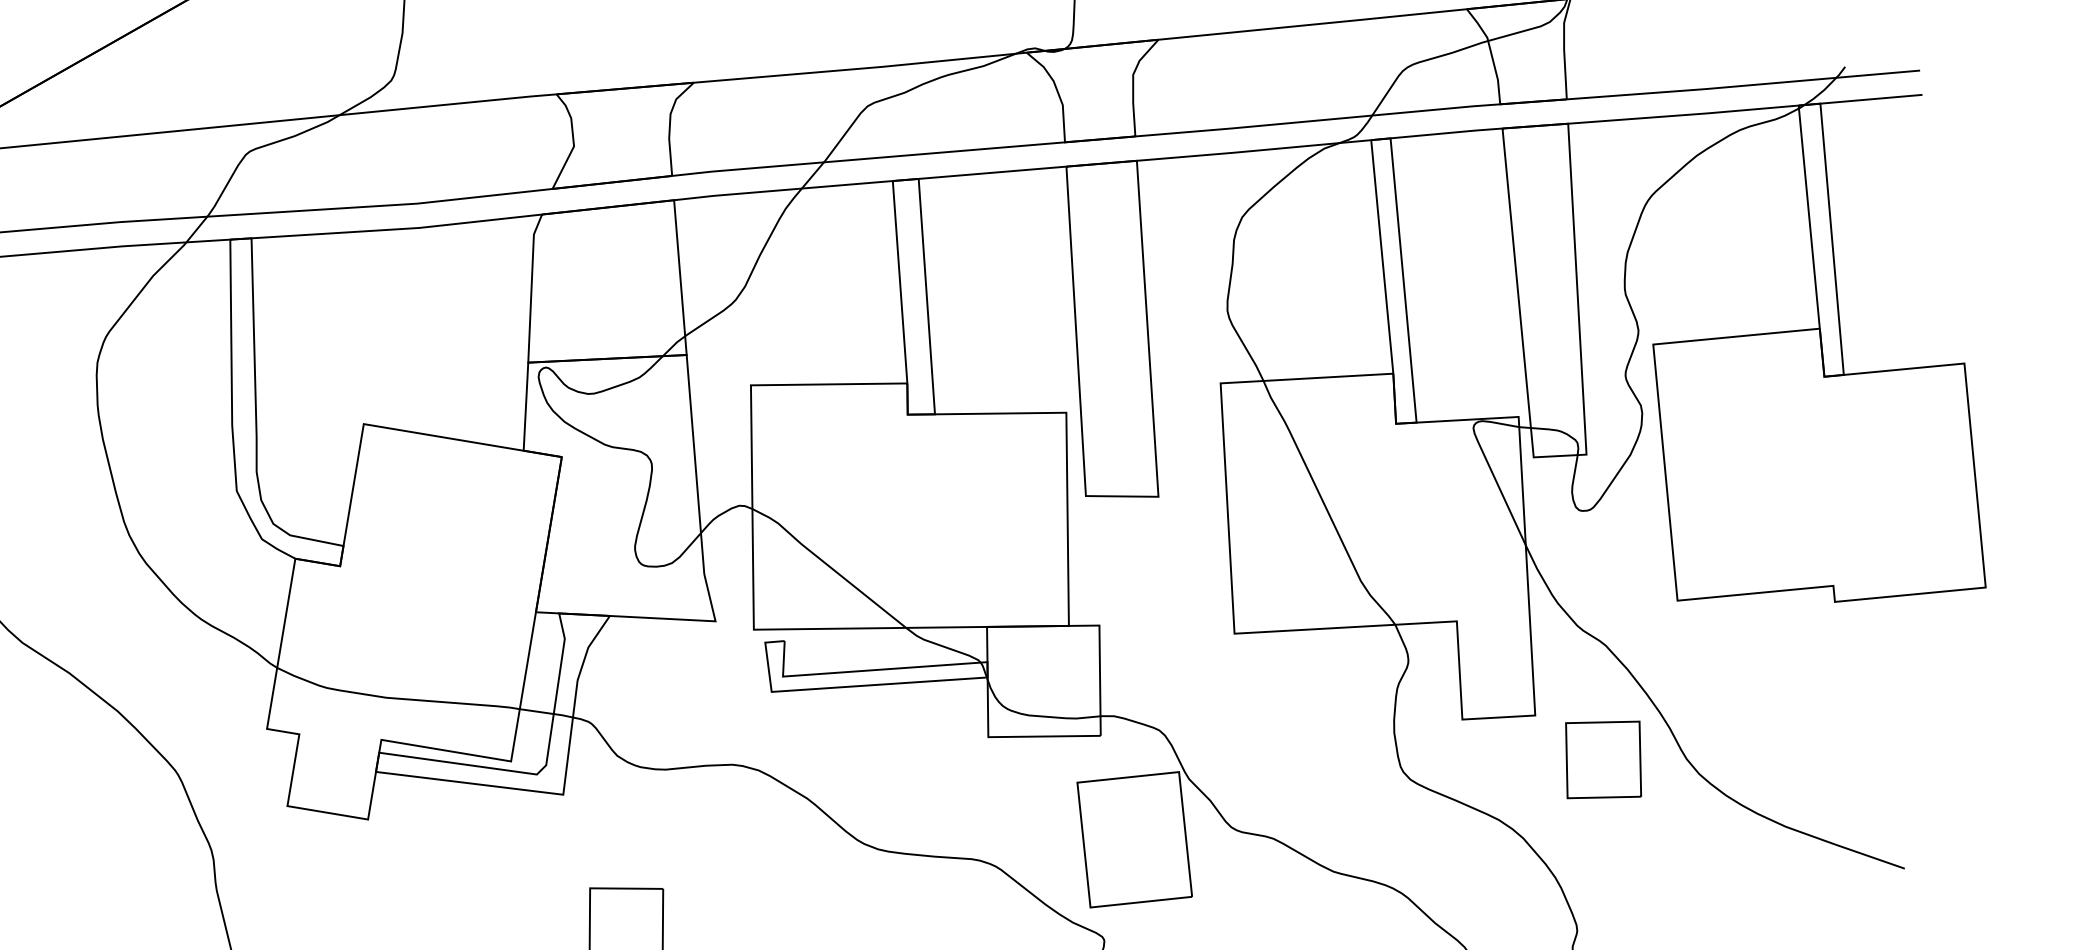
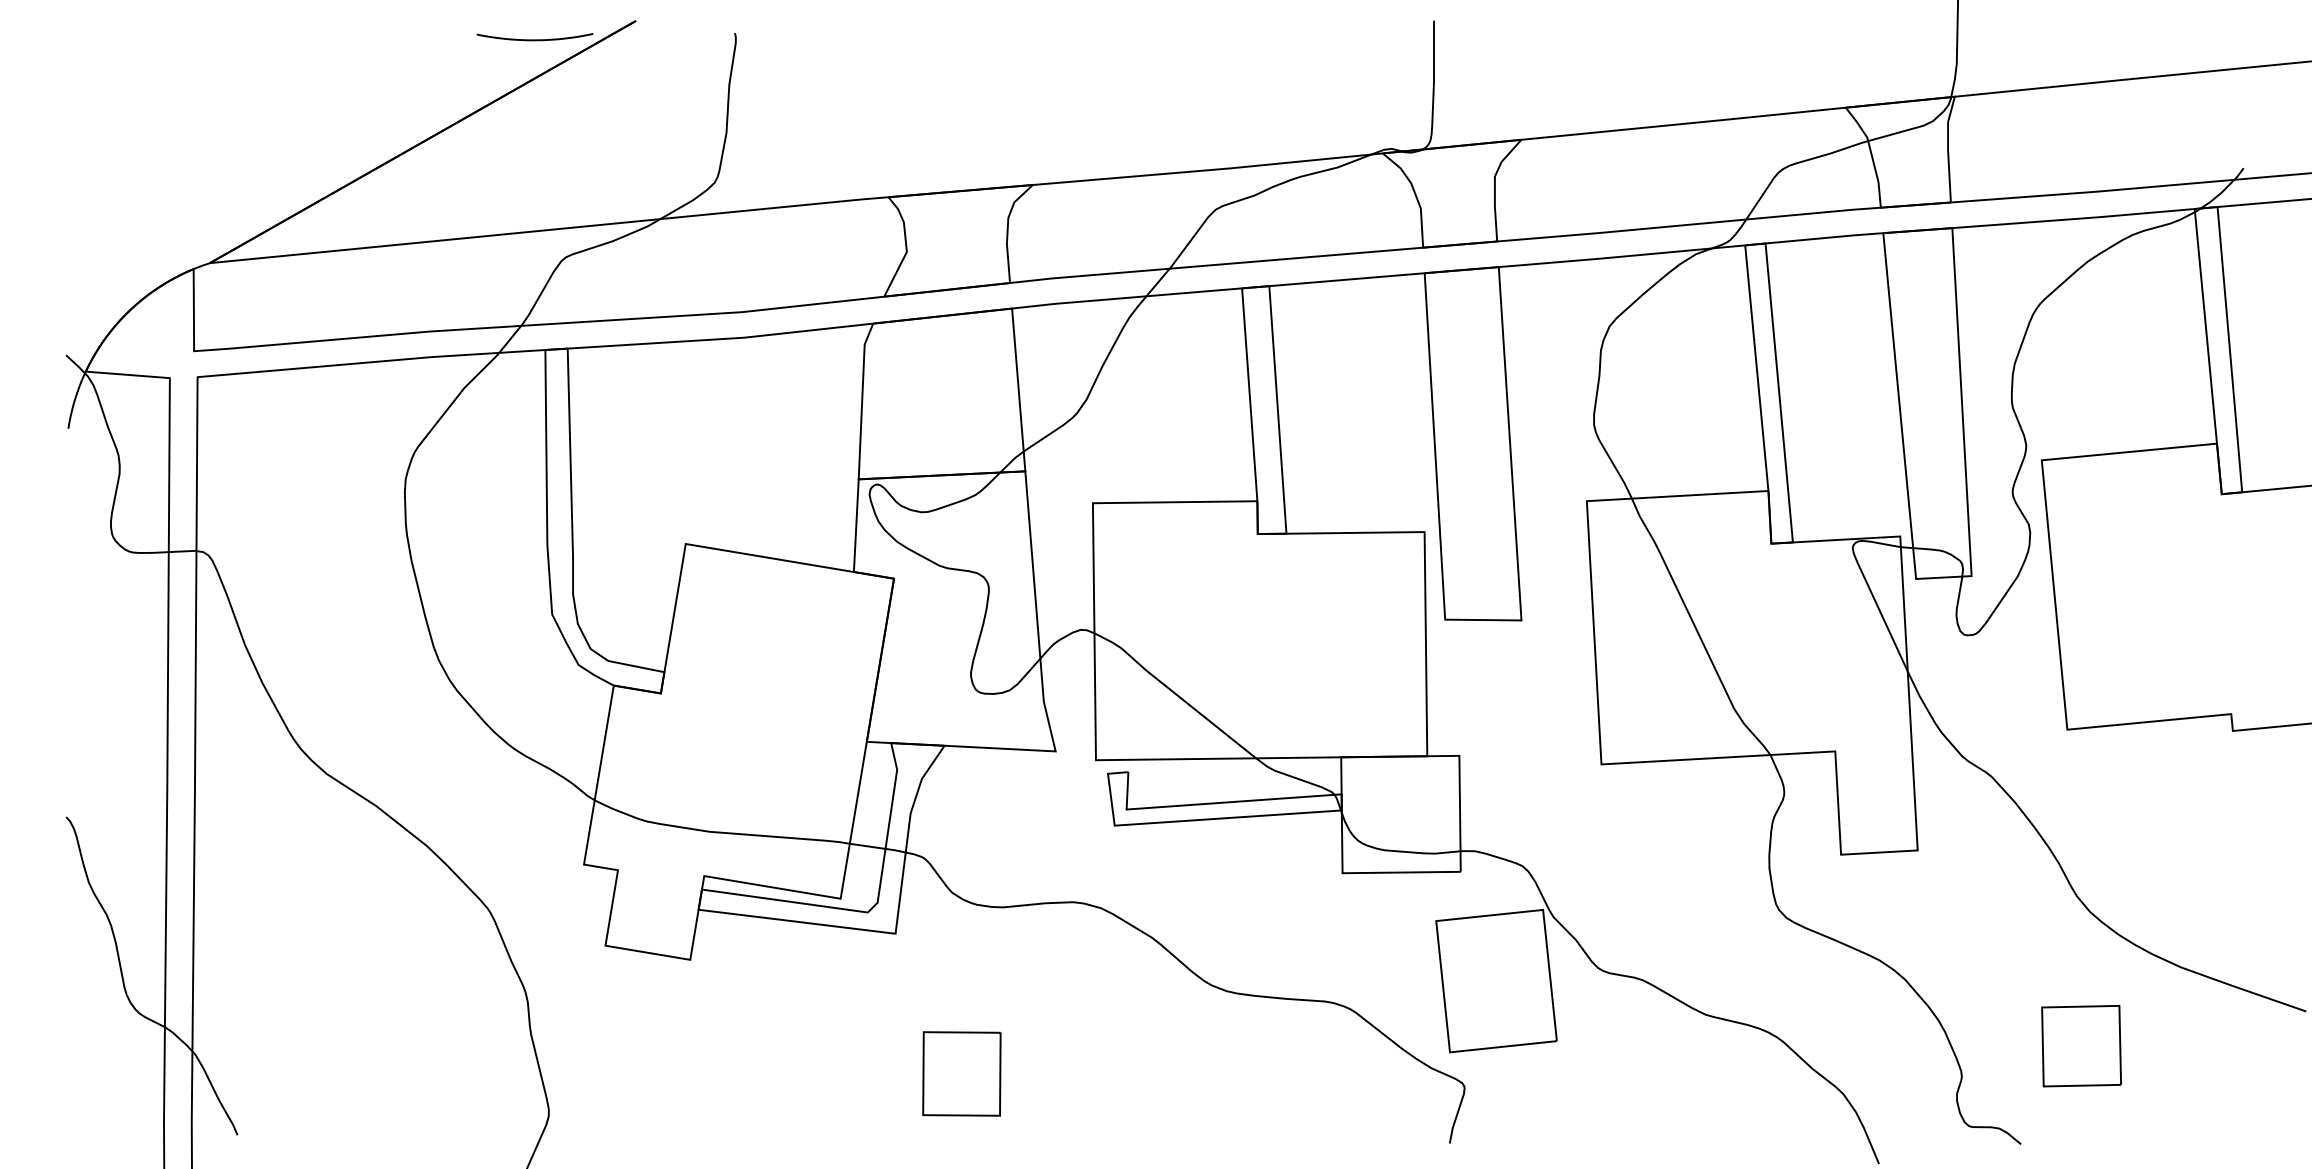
part: (1603, 760) -> (2081, 1046), moved

